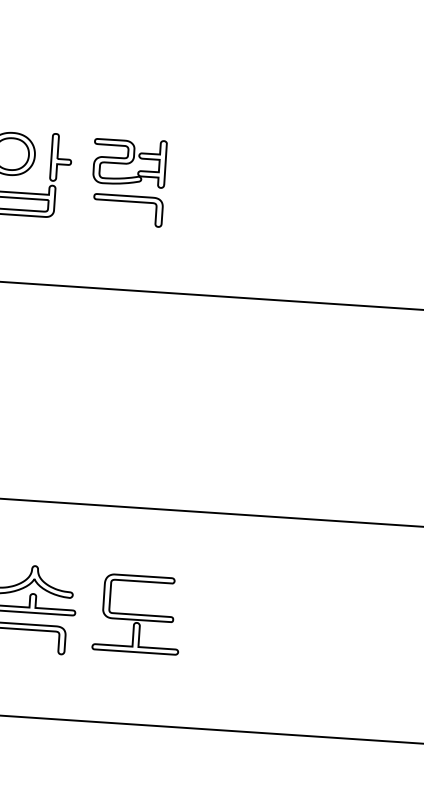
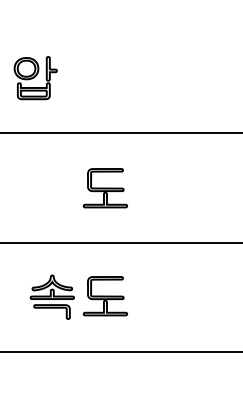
part: (128, 181) -> (86, 78), removed
part: (149, 401) -> (104, 188), added

